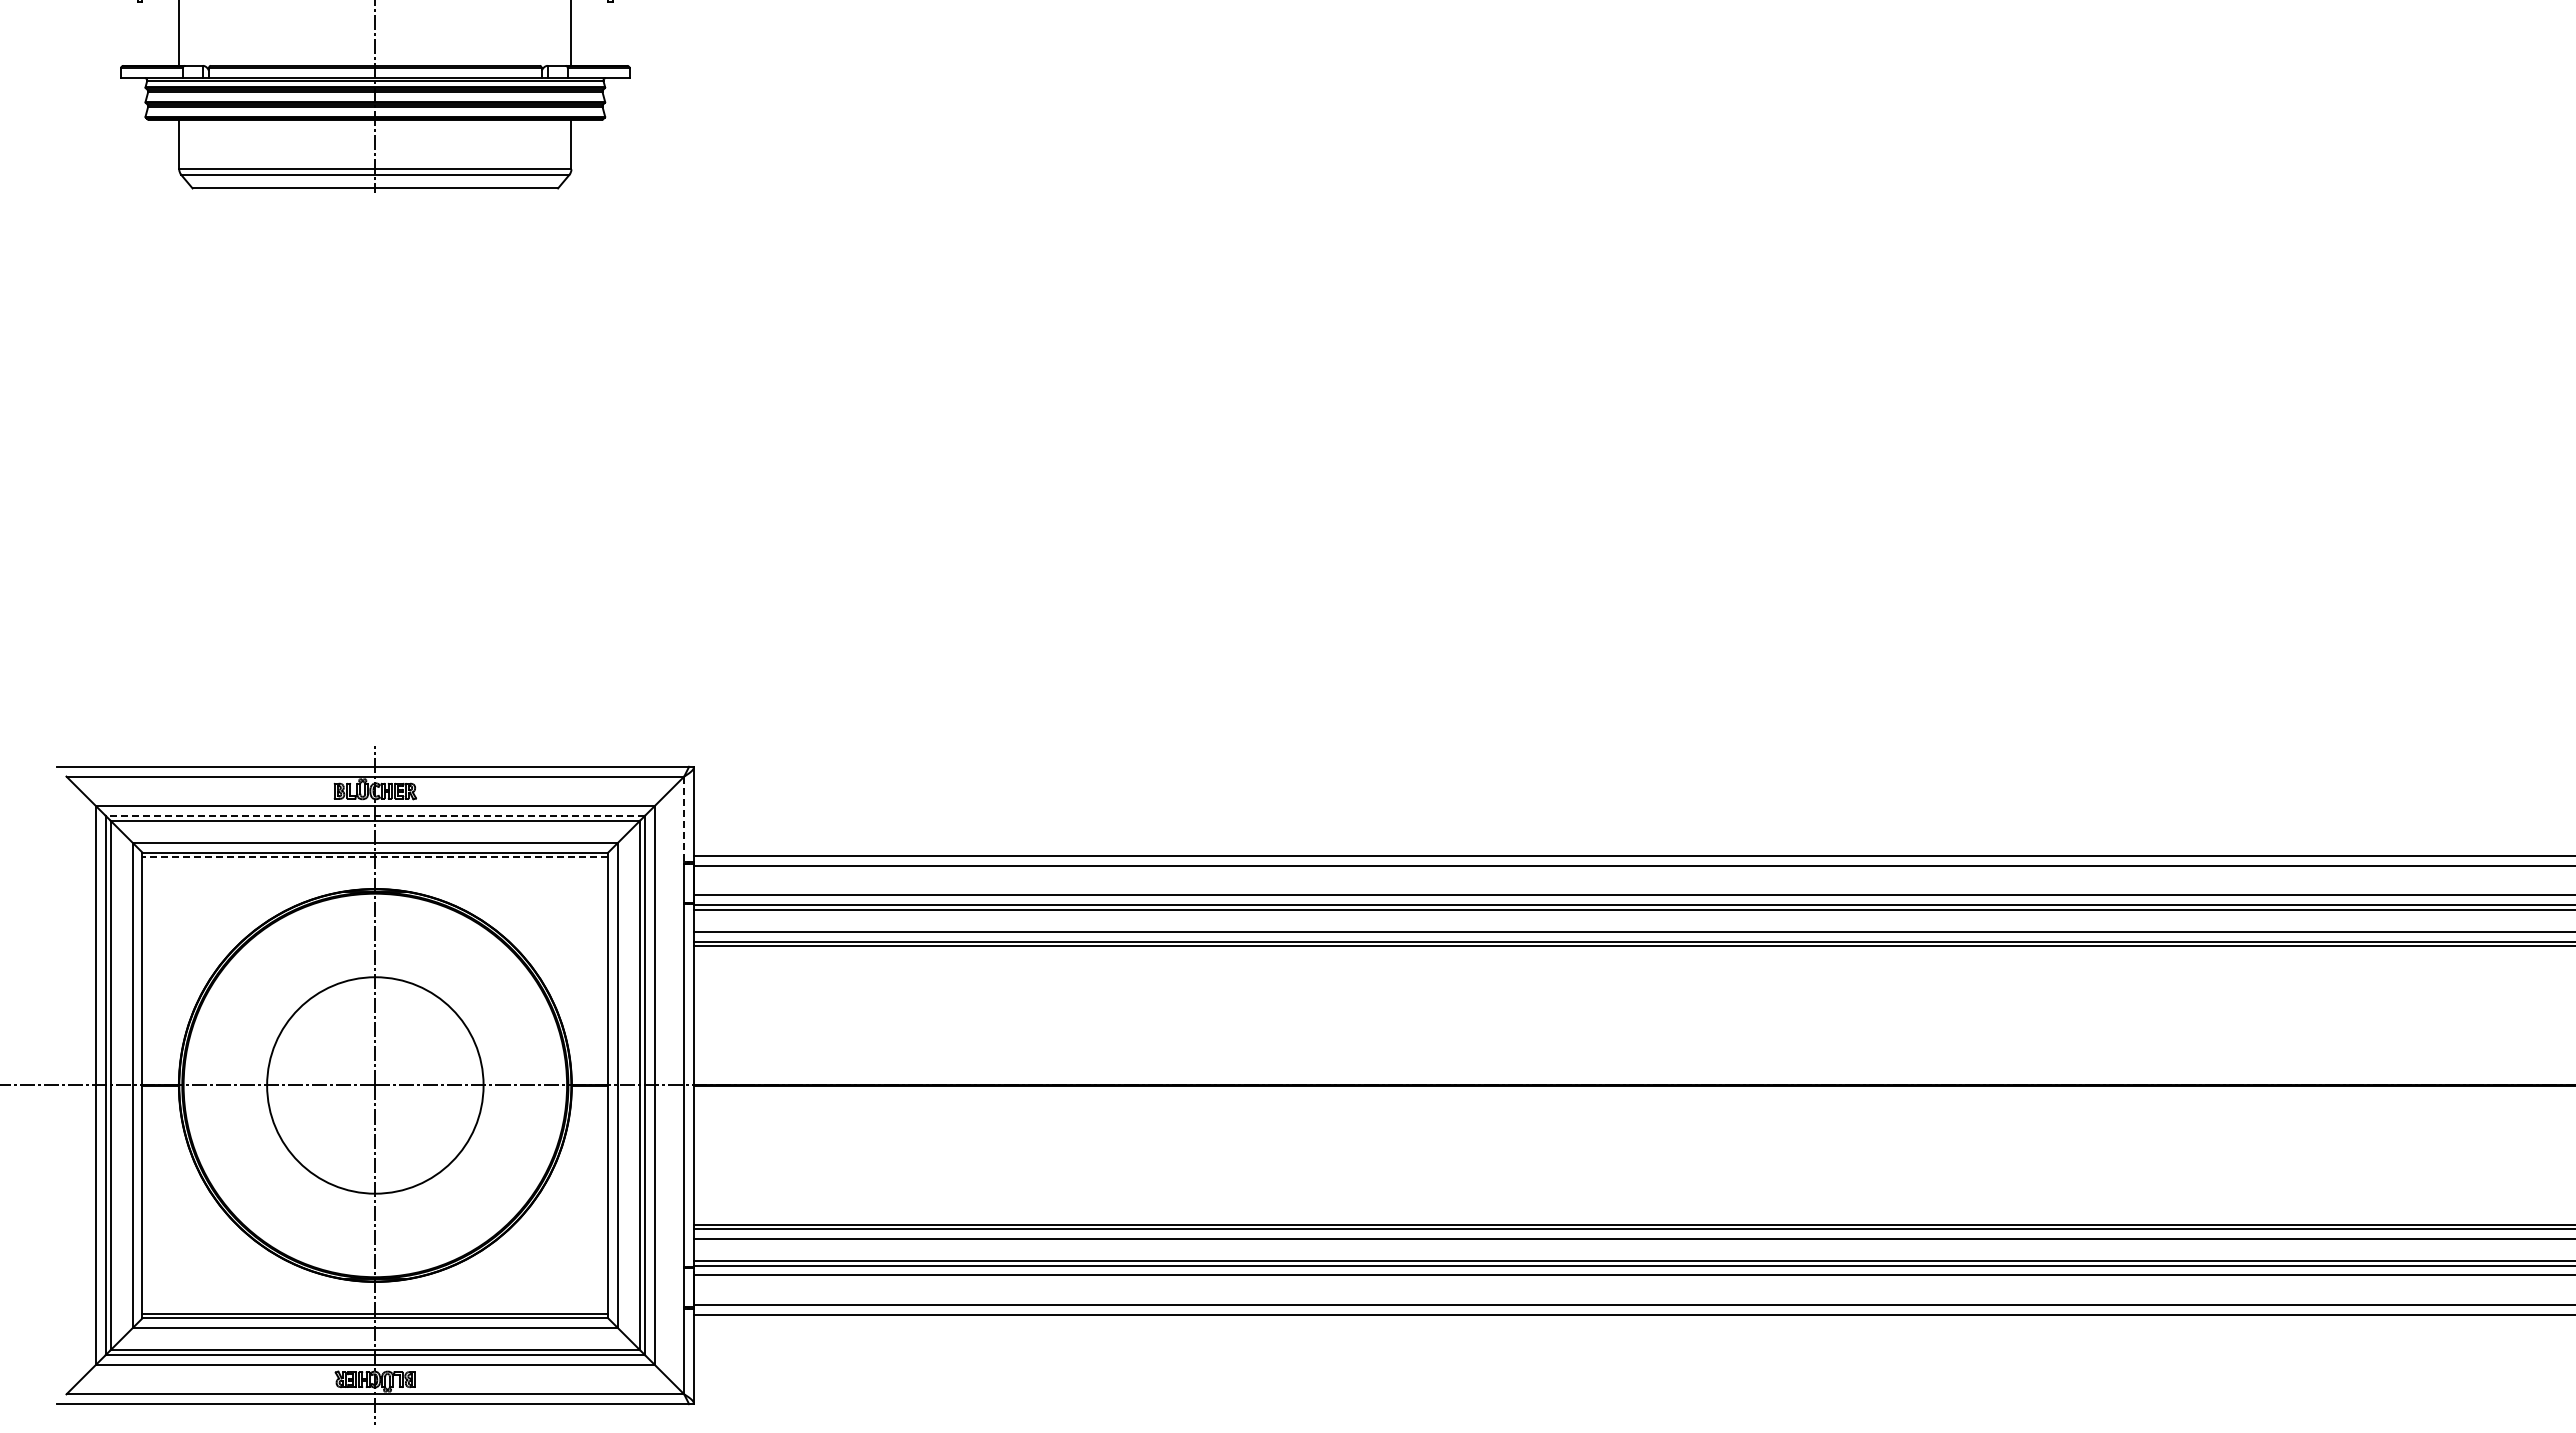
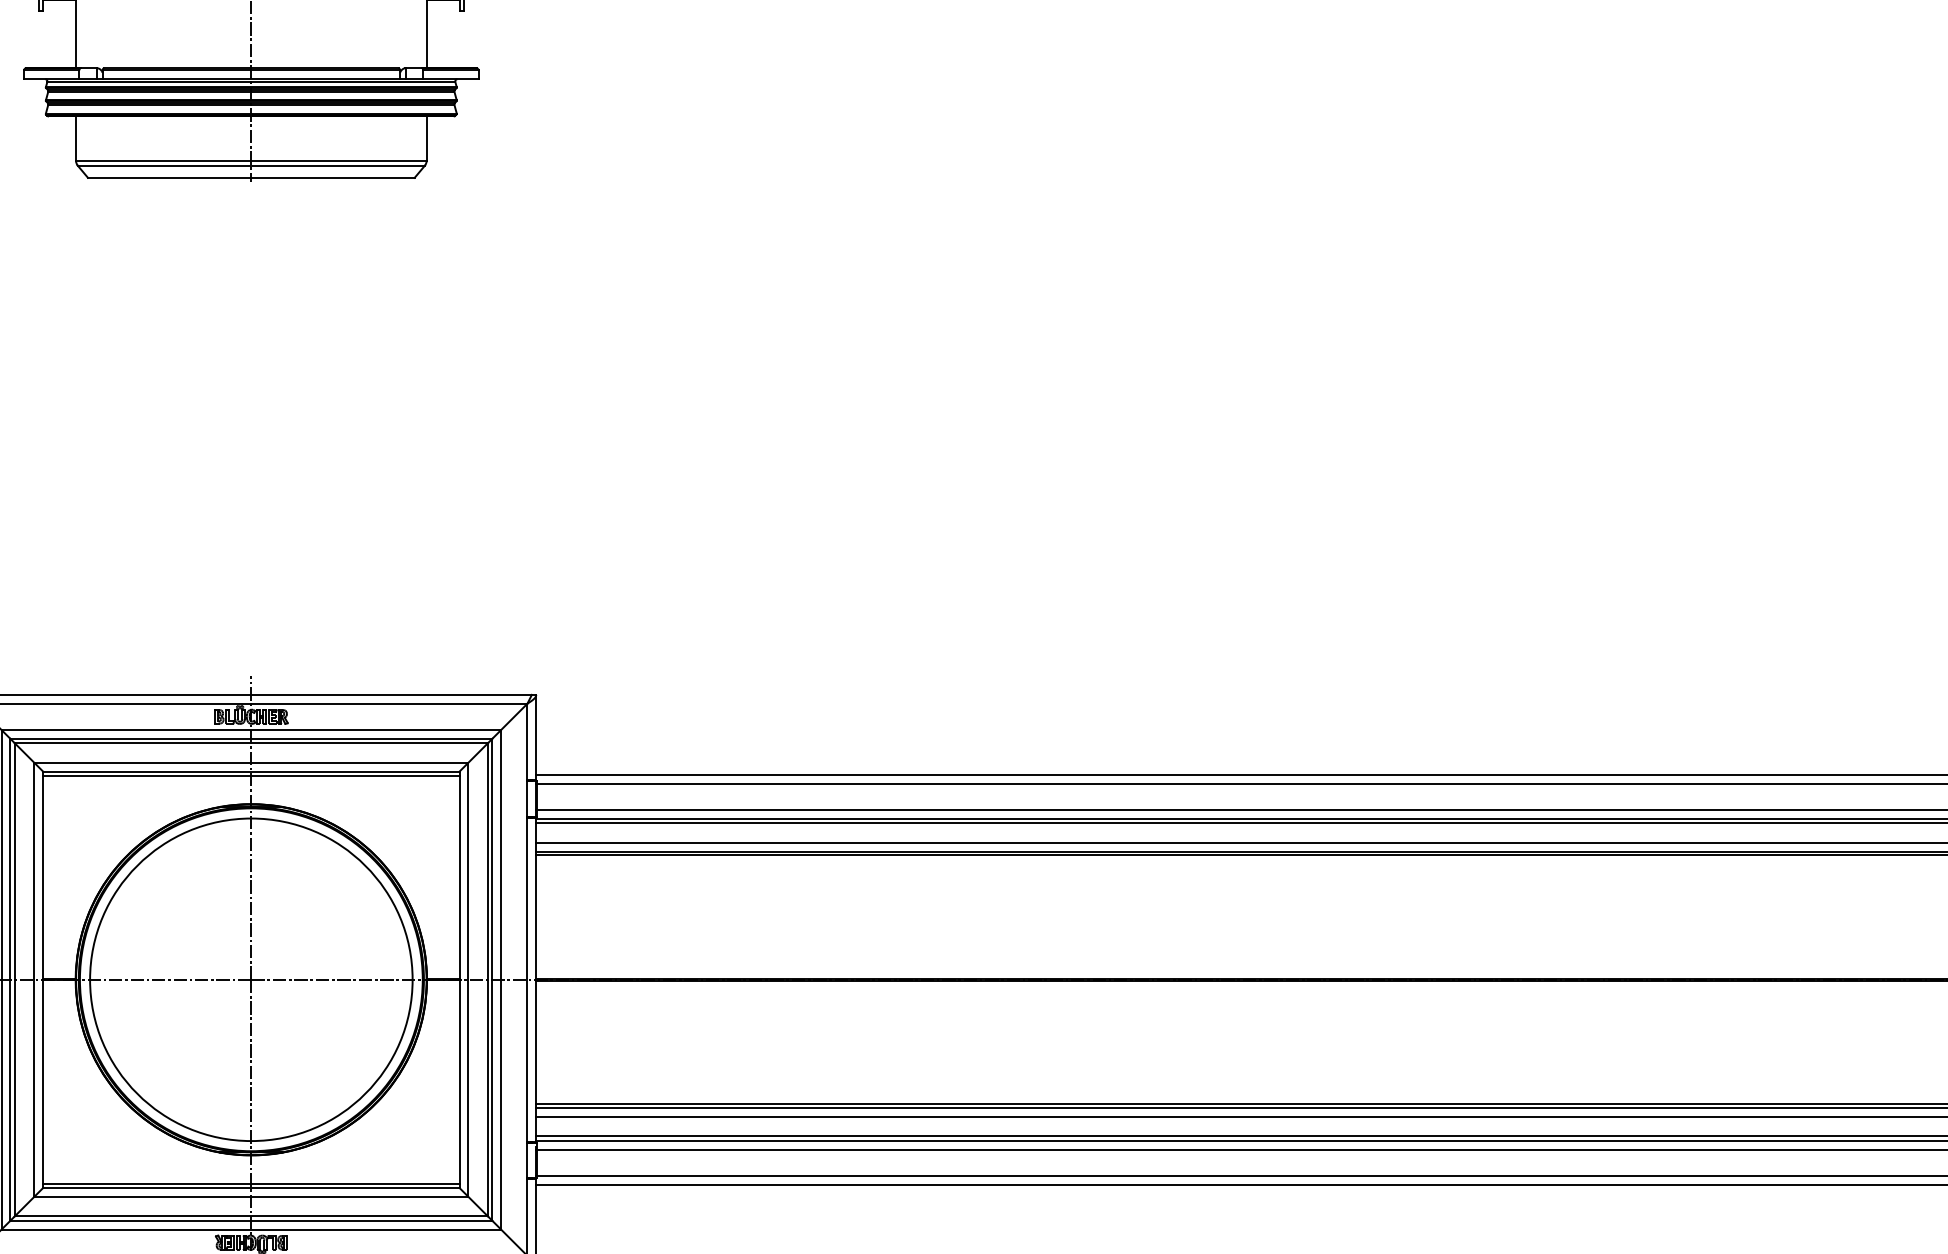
line: (375, 815) -> (251, 738), dashed -> solid
line: (684, 819) -> (527, 742), dashed -> solid
line: (375, 857) -> (251, 775), dashed -> solid
circle: (374, 1085) -> (250, 979), size x1.67

